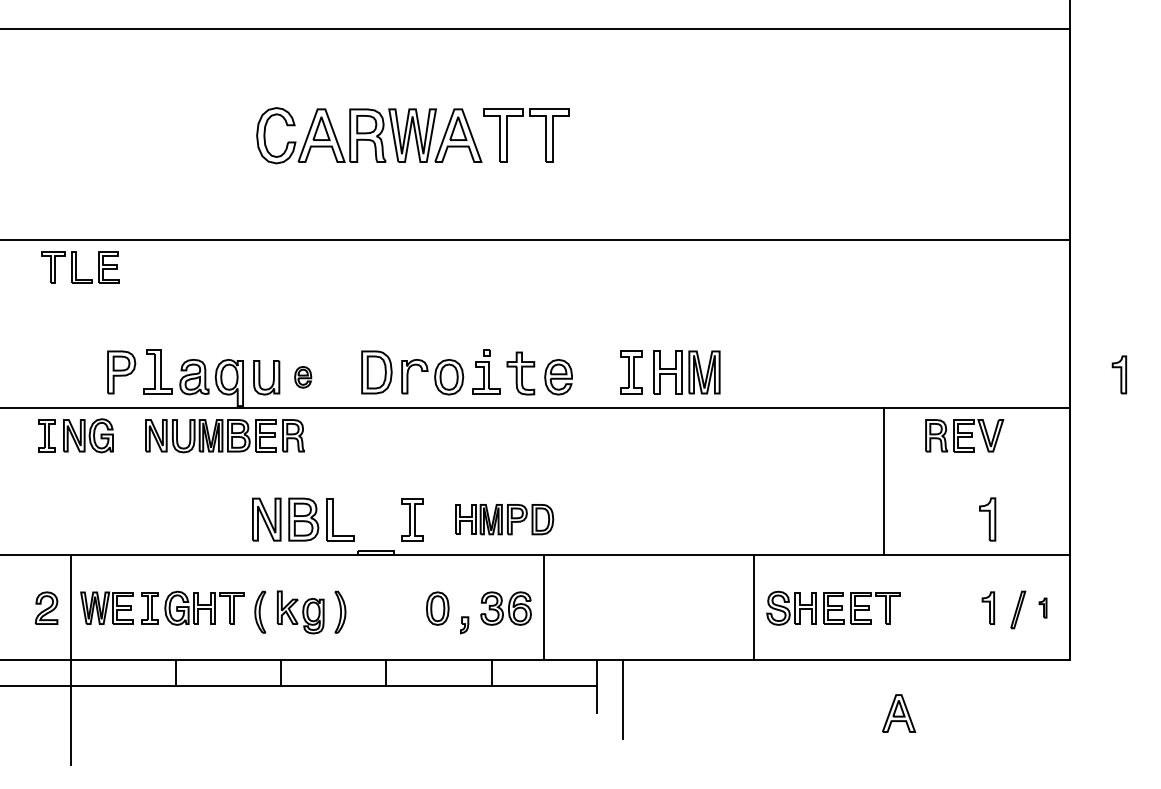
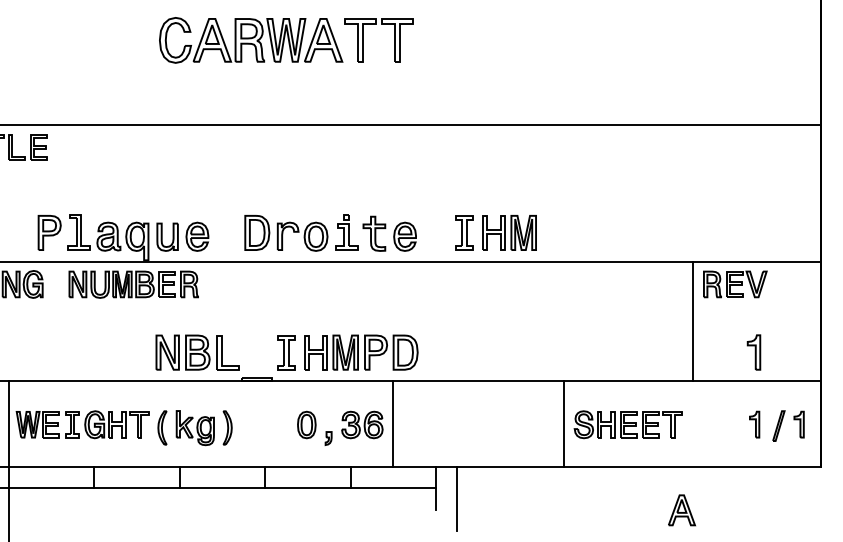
part: (302, 377) -> (196, 237), size x1.67
line: (884, 480) -> (692, 320), moved
part: (504, 519) -> (361, 352), size x1.43
part: (1042, 607) -> (798, 424), size x1.67

